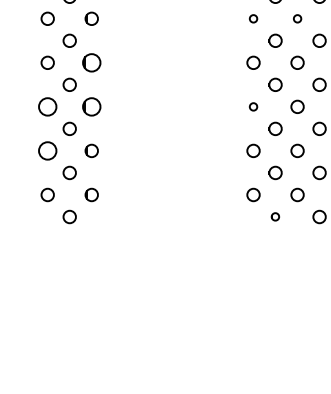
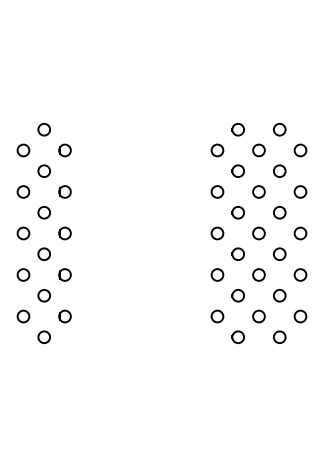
circle: (253, 18) -> (217, 150), size x1.67
circle: (297, 18) -> (258, 150), size x1.67
circle: (91, 62) -> (64, 191), size x0.71
circle: (47, 106) -> (23, 233), size x0.71
part: (91, 106) -> (64, 233), size x0.71
circle: (253, 106) -> (217, 233), size x1.67
circle: (47, 150) -> (23, 274), size x0.71
circle: (274, 216) -> (237, 336), size x1.67

